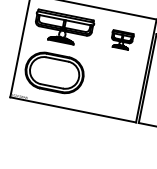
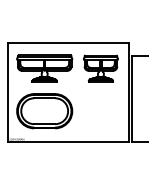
part: (121, 40) -> (100, 68), size x1.67

